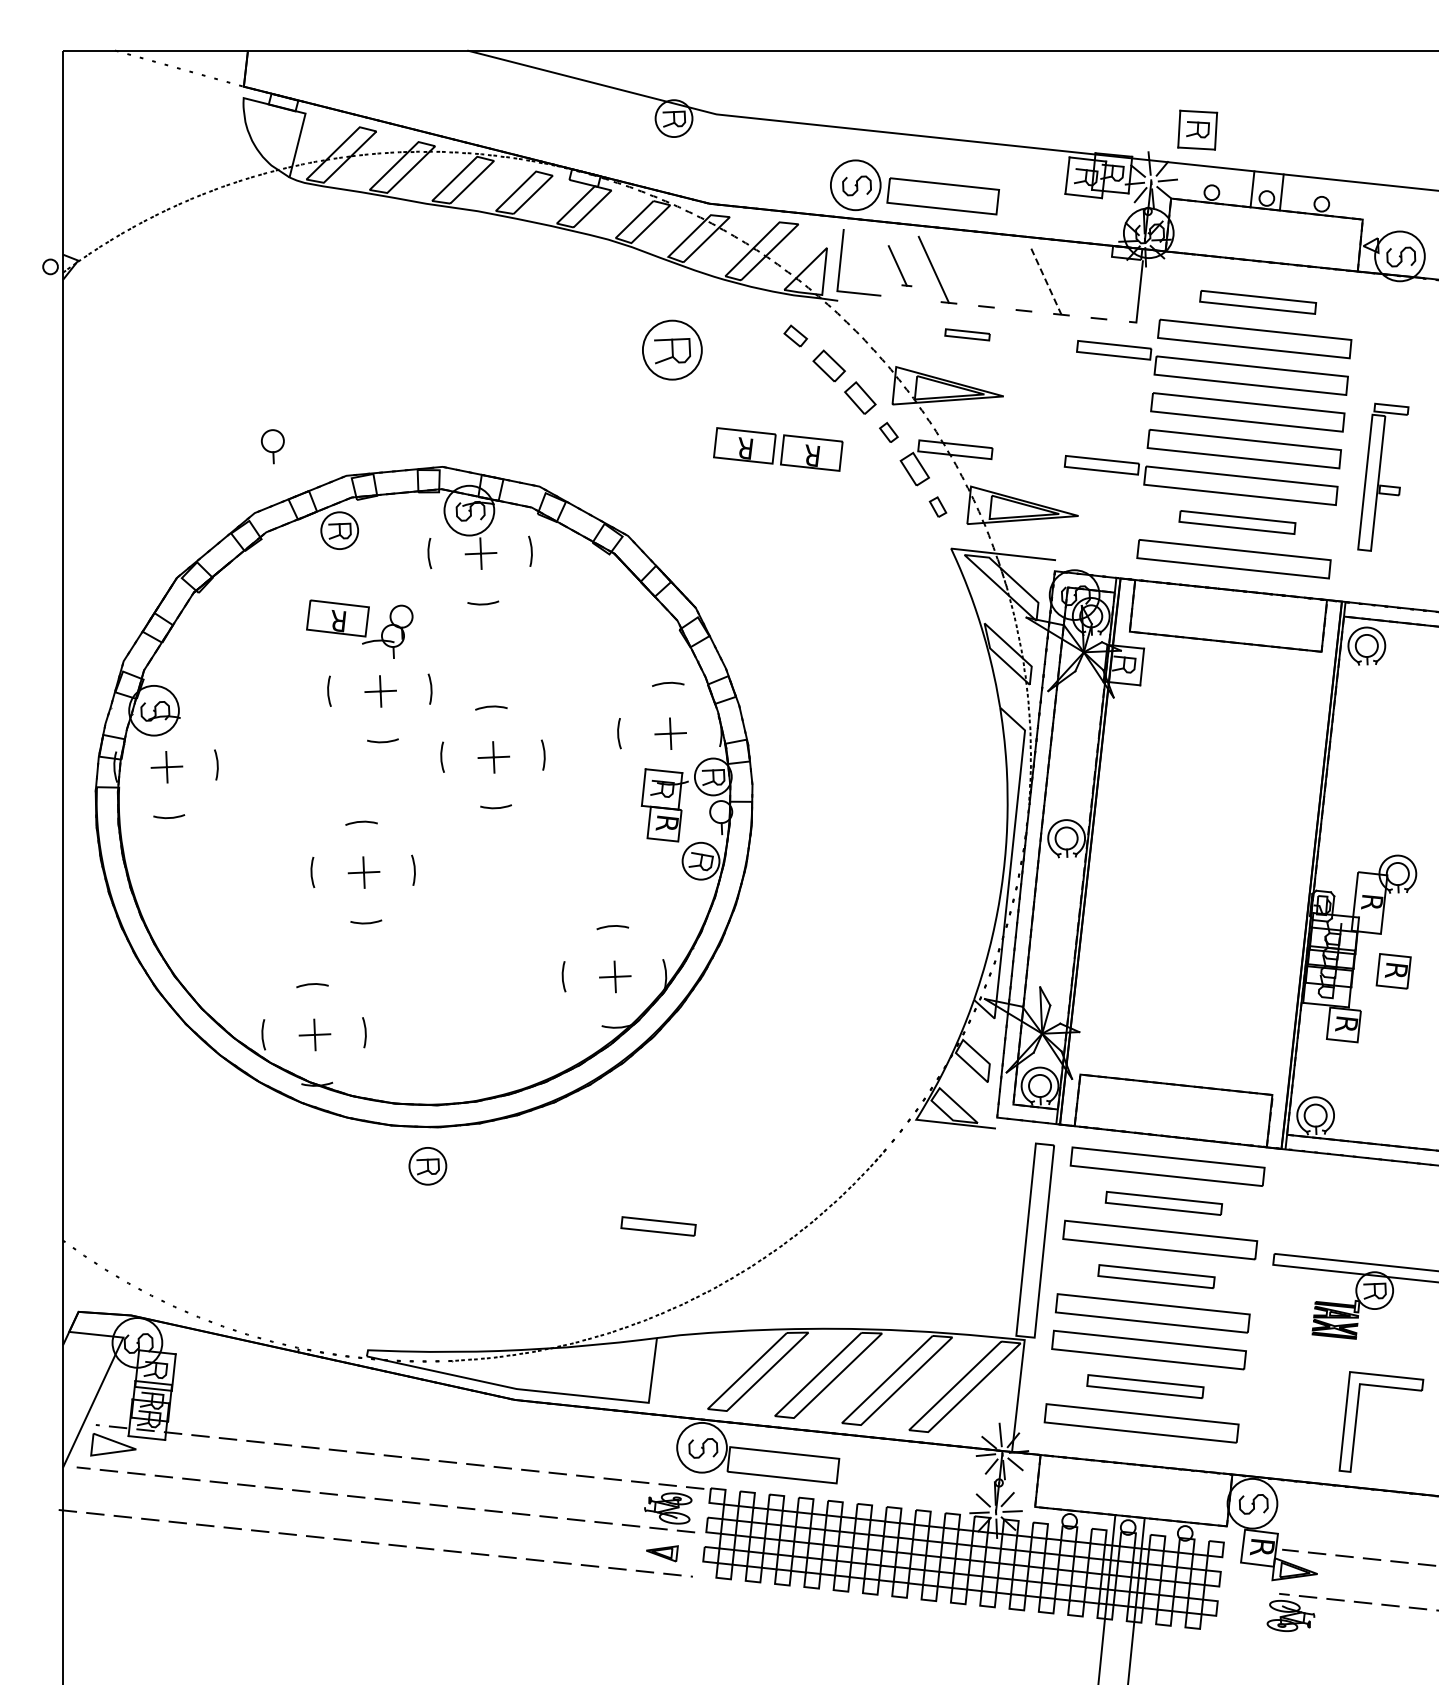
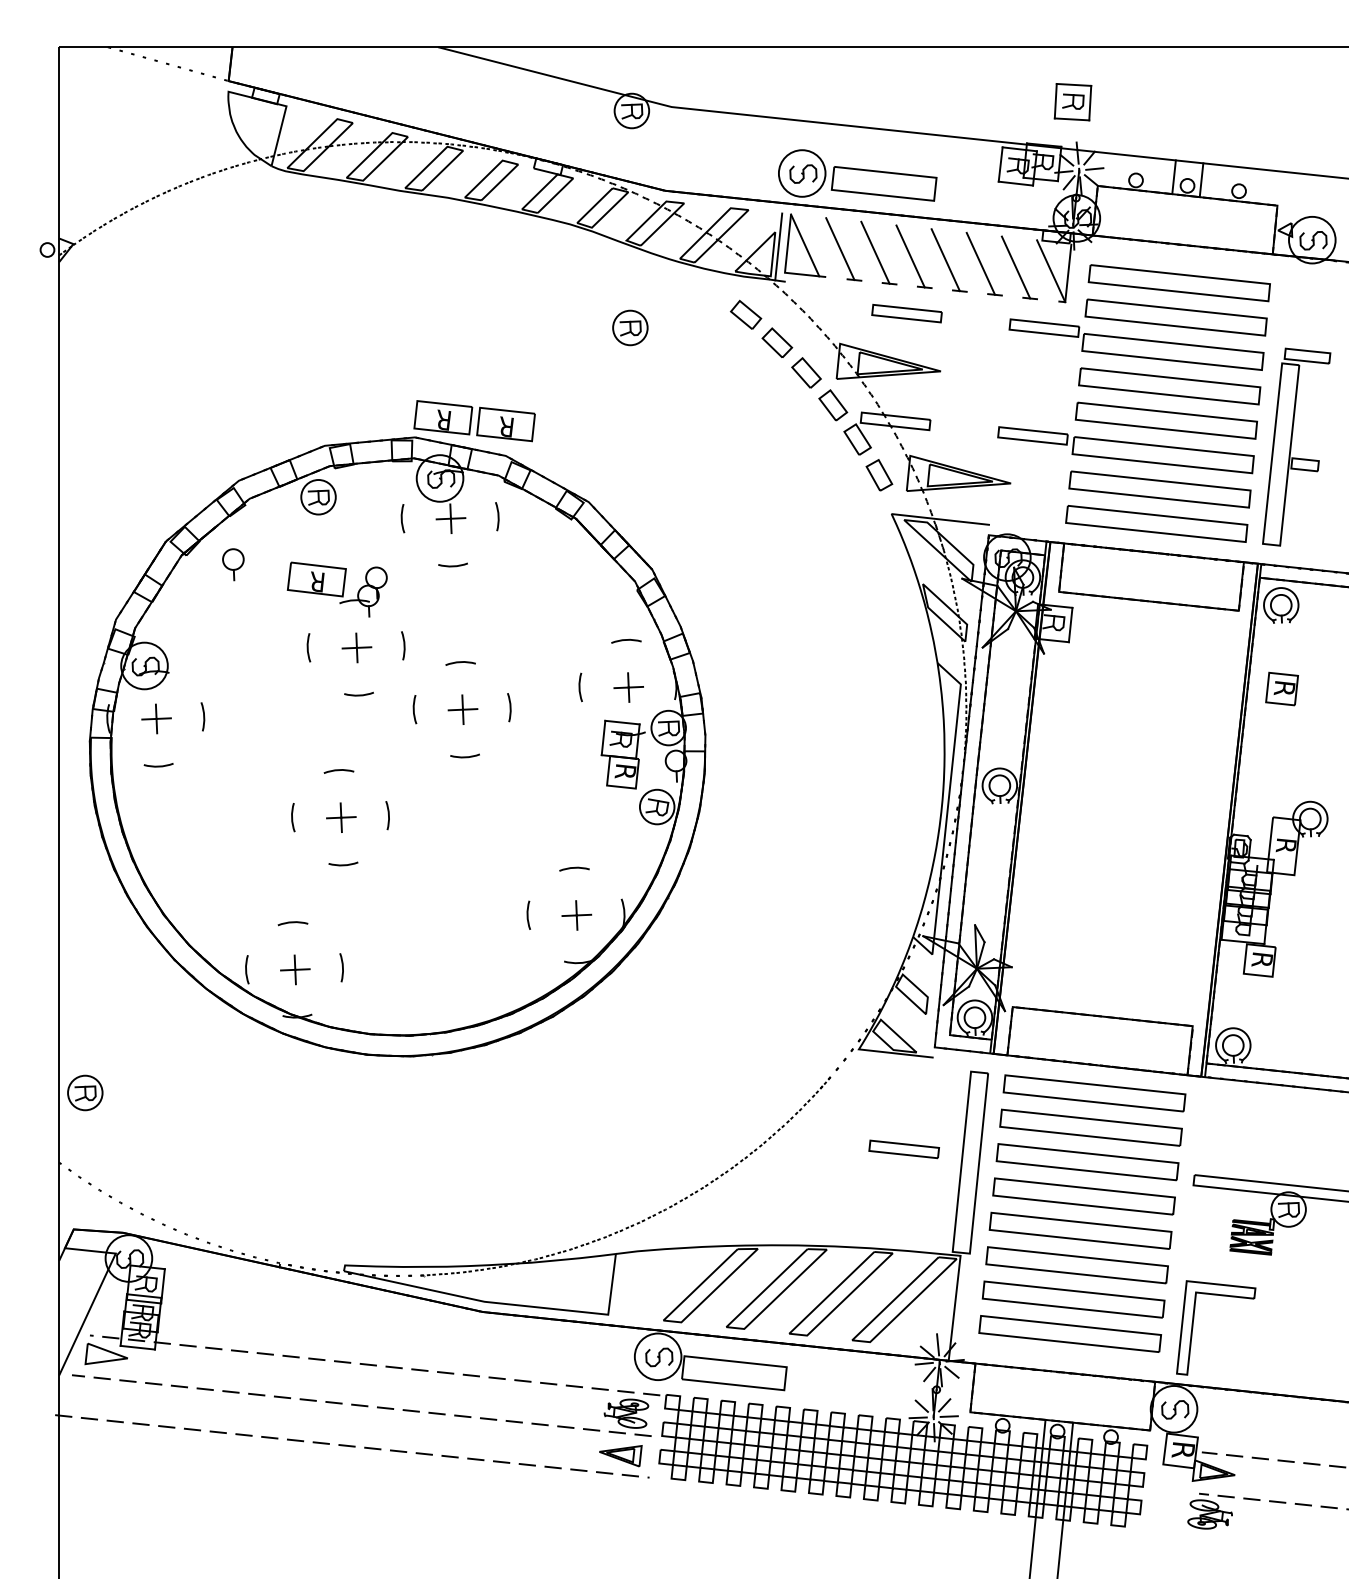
part: (1197, 129) -> (1072, 101), moved
line: (858, 262) -> (804, 245), added
line: (830, 263) -> (778, 246), added
part: (899, 265) -> (843, 248), size x1.67
line: (971, 273) -> (910, 256), added
line: (1008, 277) -> (945, 259), added
line: (1046, 282) -> (980, 264), dashed -> solid
line: (1083, 285) -> (1015, 267), added
line: (1121, 289) -> (1051, 271), added
part: (1257, 302) -> (1178, 283), size x1.67
part: (967, 334) -> (906, 313), size x1.67
part: (795, 335) -> (745, 314), size x1.43
part: (672, 349) -> (630, 327), size x0.62
part: (888, 432) -> (832, 405), size x1.67
part: (272, 446) -> (233, 564), moved
part: (778, 449) -> (474, 421), moved
part: (1383, 477) -> (1296, 447), size x1.43
part: (937, 506) -> (878, 474), size x1.67
part: (1237, 522) -> (1160, 489), size x1.67
part: (1393, 971) -> (1281, 689), moved
part: (427, 1166) -> (84, 1093), moved
part: (1163, 1203) -> (1090, 1127), size x1.67
part: (658, 1226) -> (904, 1149), moved
part: (1156, 1276) -> (1084, 1196), size x1.67
part: (1145, 1386) -> (1073, 1299), size x1.67
part: (1357, 1419) -> (1193, 1325), moved
part: (662, 1553) -> (621, 1455), size x1.43

